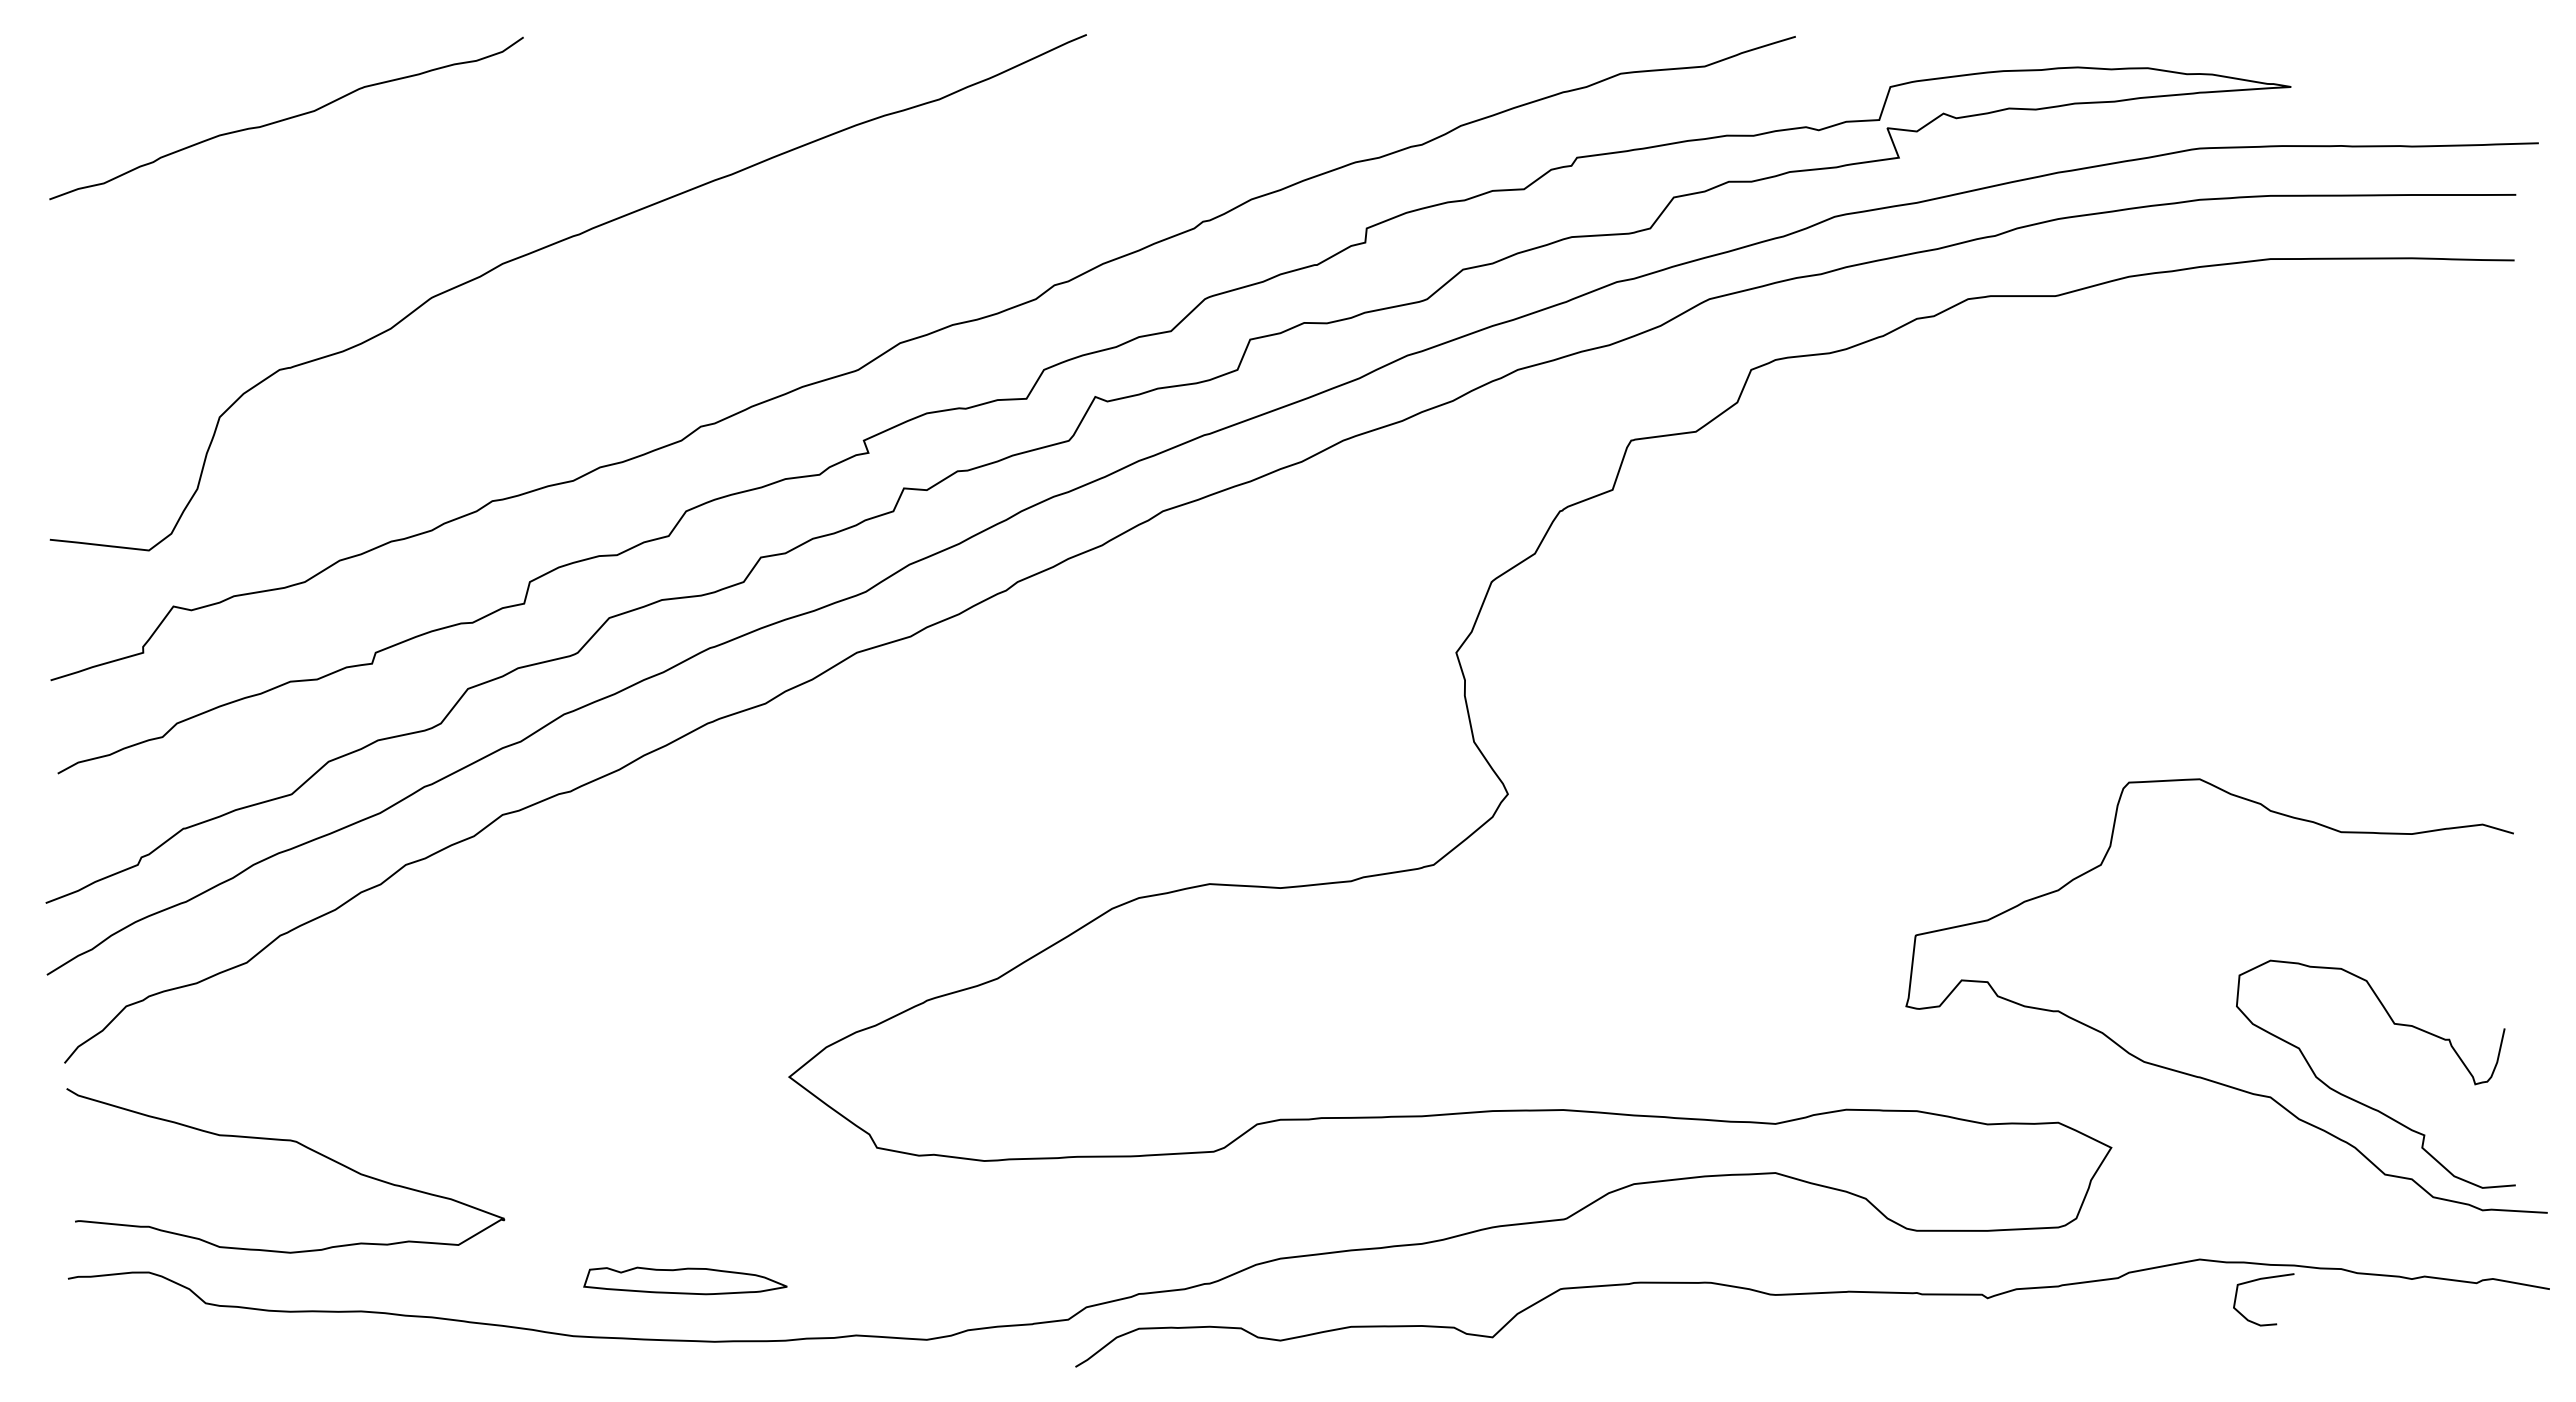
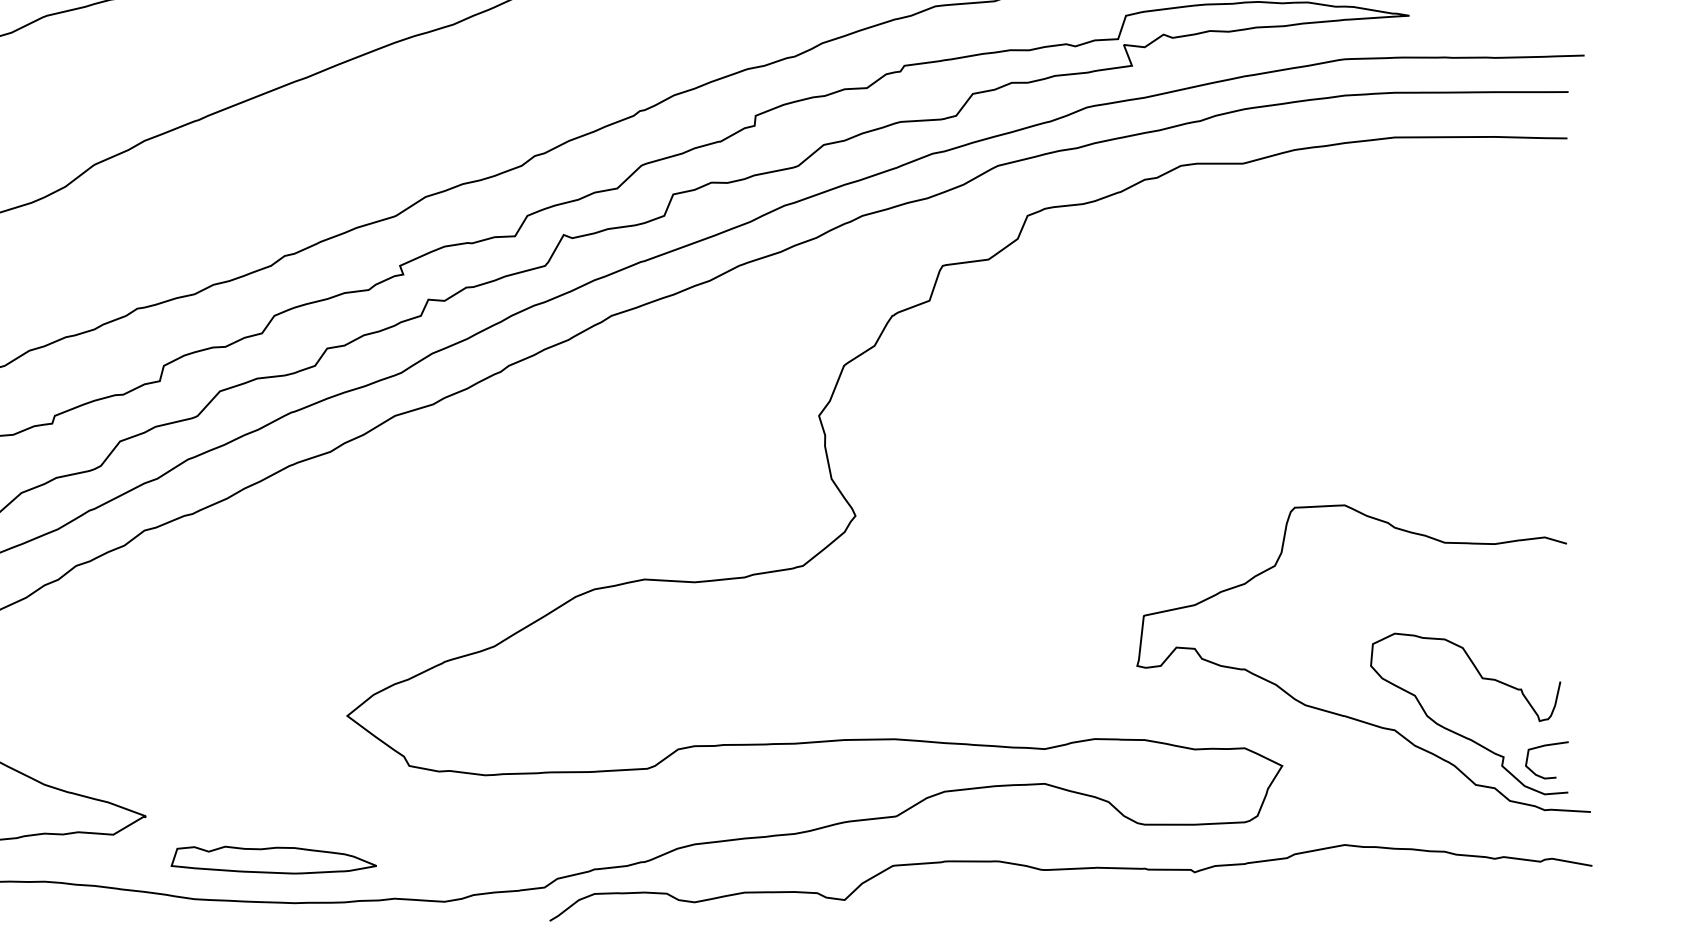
part: (685, 1280) -> (273, 859), size x1.43
curve: (2259, 1280) -> (1544, 746), moved

